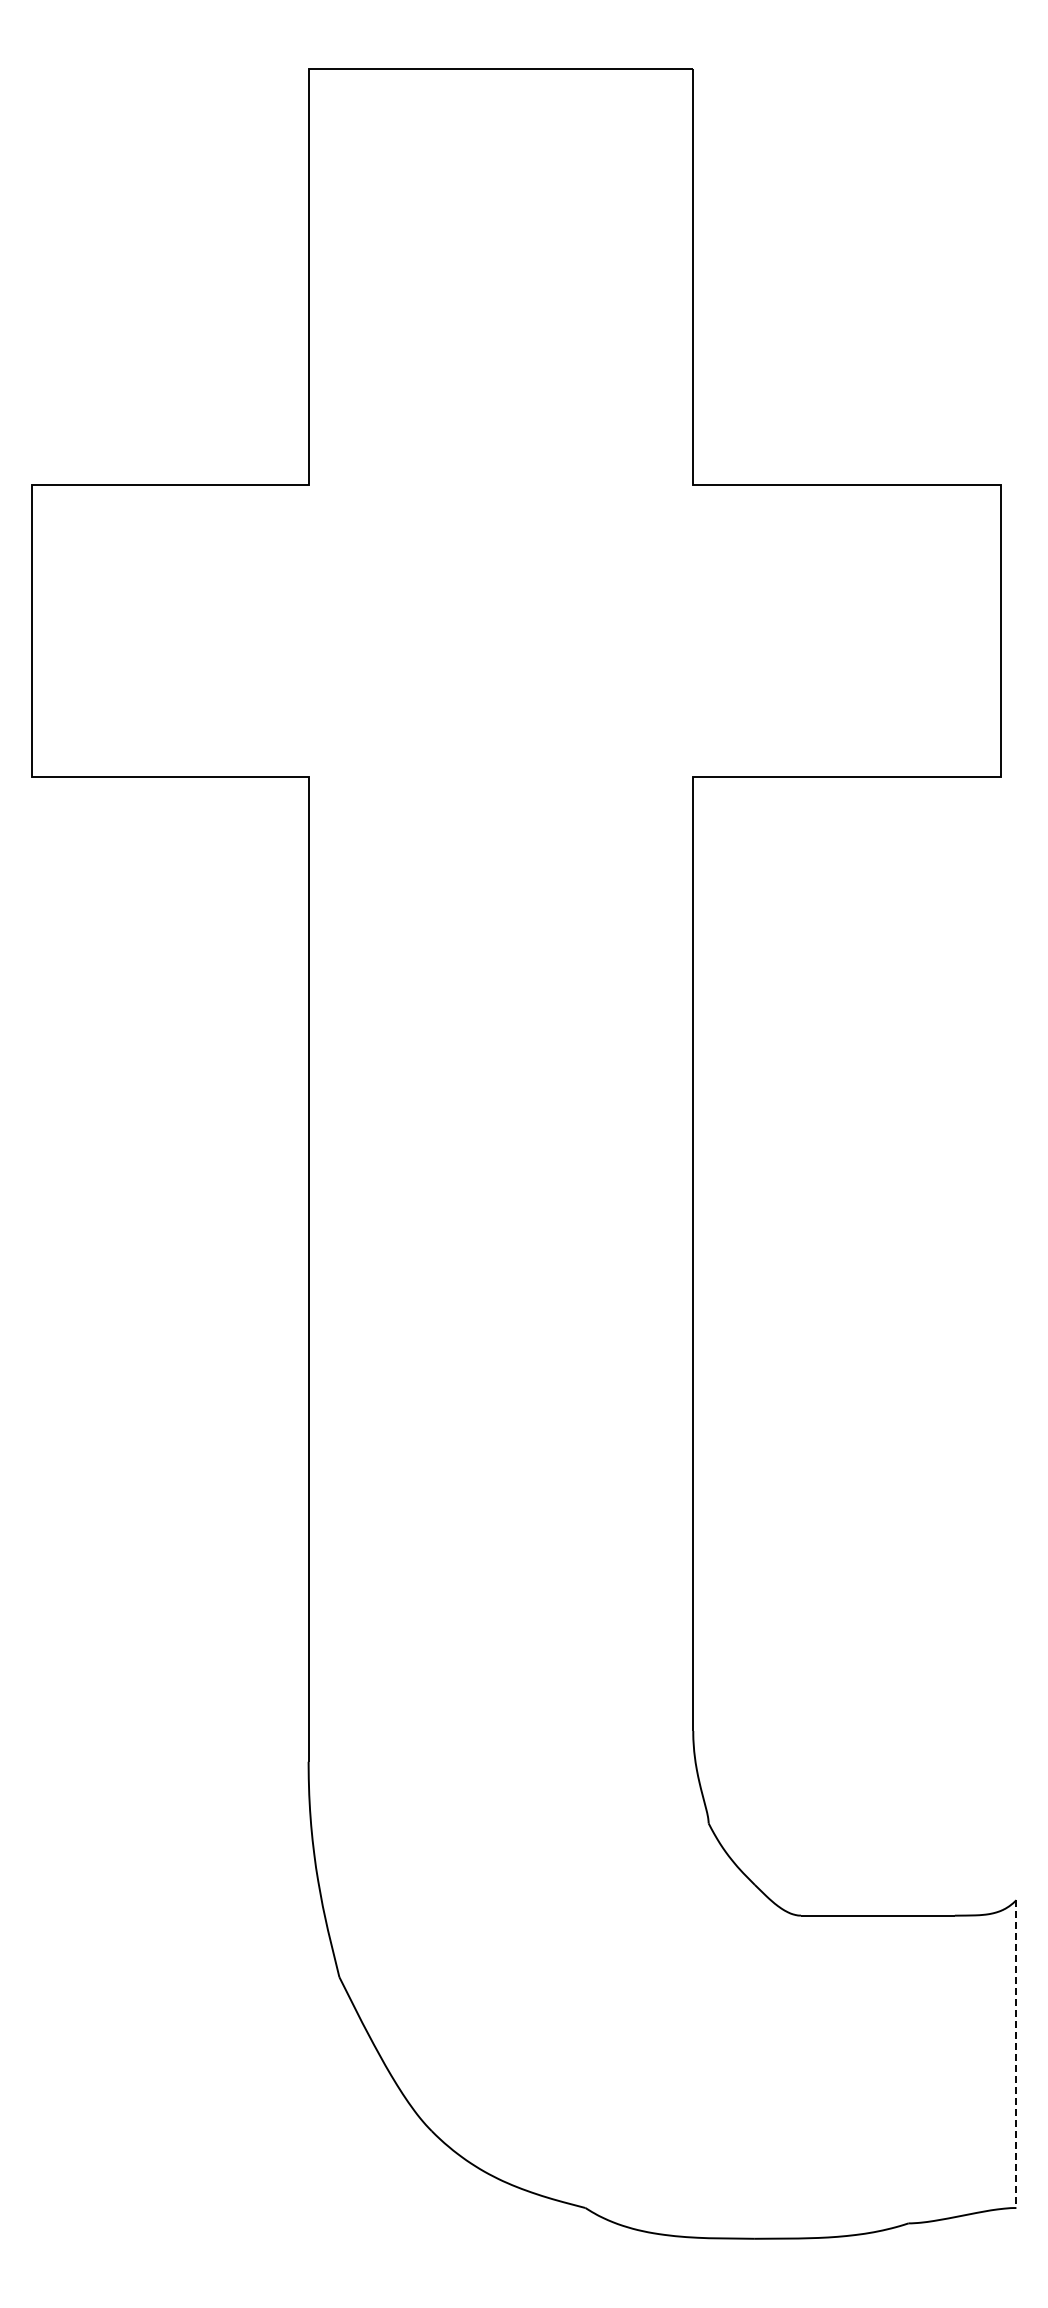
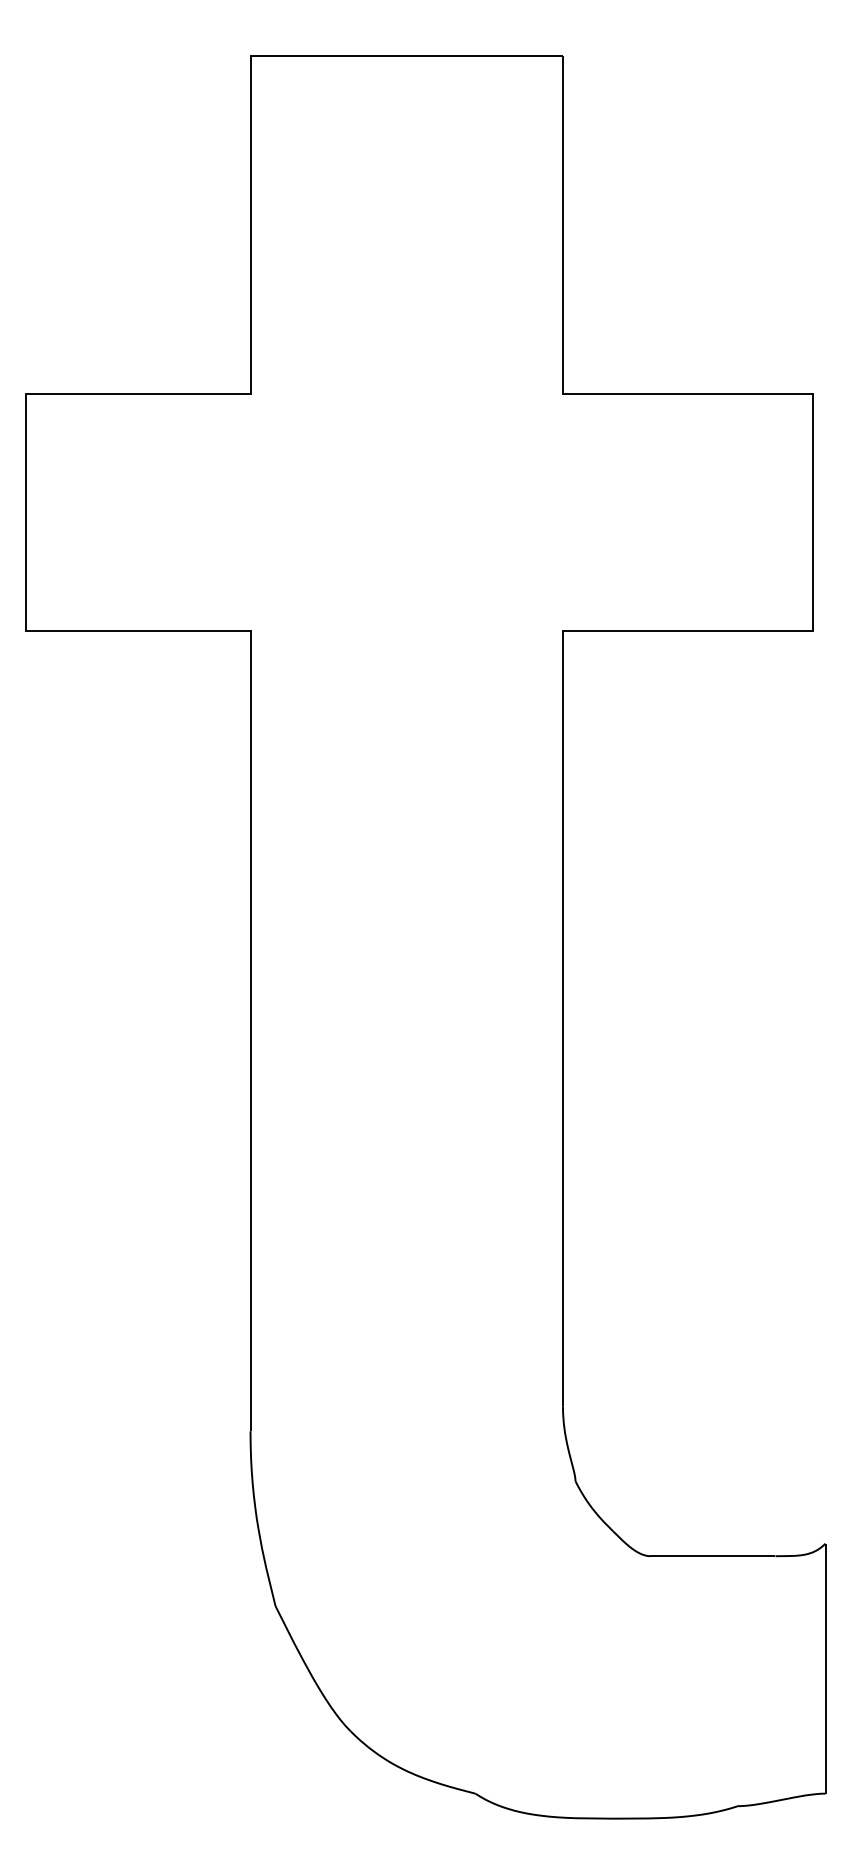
line: (1016, 2054) -> (825, 1668), dashed -> solid

